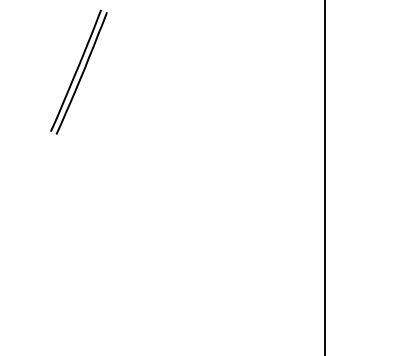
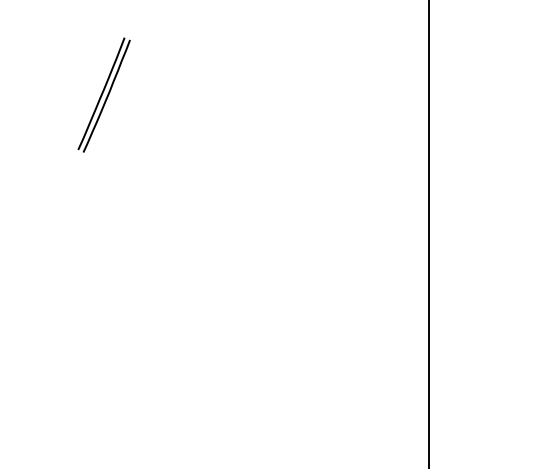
part: (78, 71) -> (103, 94), size x0.7

